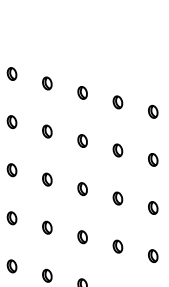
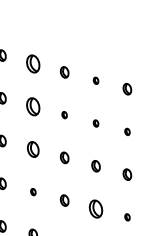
part: (47, 83) -> (33, 64), size x1.6
part: (117, 102) -> (95, 80), size x0.6
part: (47, 131) -> (33, 106), size x1.6
part: (82, 140) -> (64, 114), size x0.6
part: (117, 150) -> (95, 123), size x0.6
part: (153, 159) -> (127, 131), size x0.6
part: (47, 179) -> (33, 149), size x1.4
part: (47, 227) -> (33, 191), size x0.6
part: (117, 246) -> (95, 208), size x1.6
part: (153, 255) -> (127, 216), size x0.6

